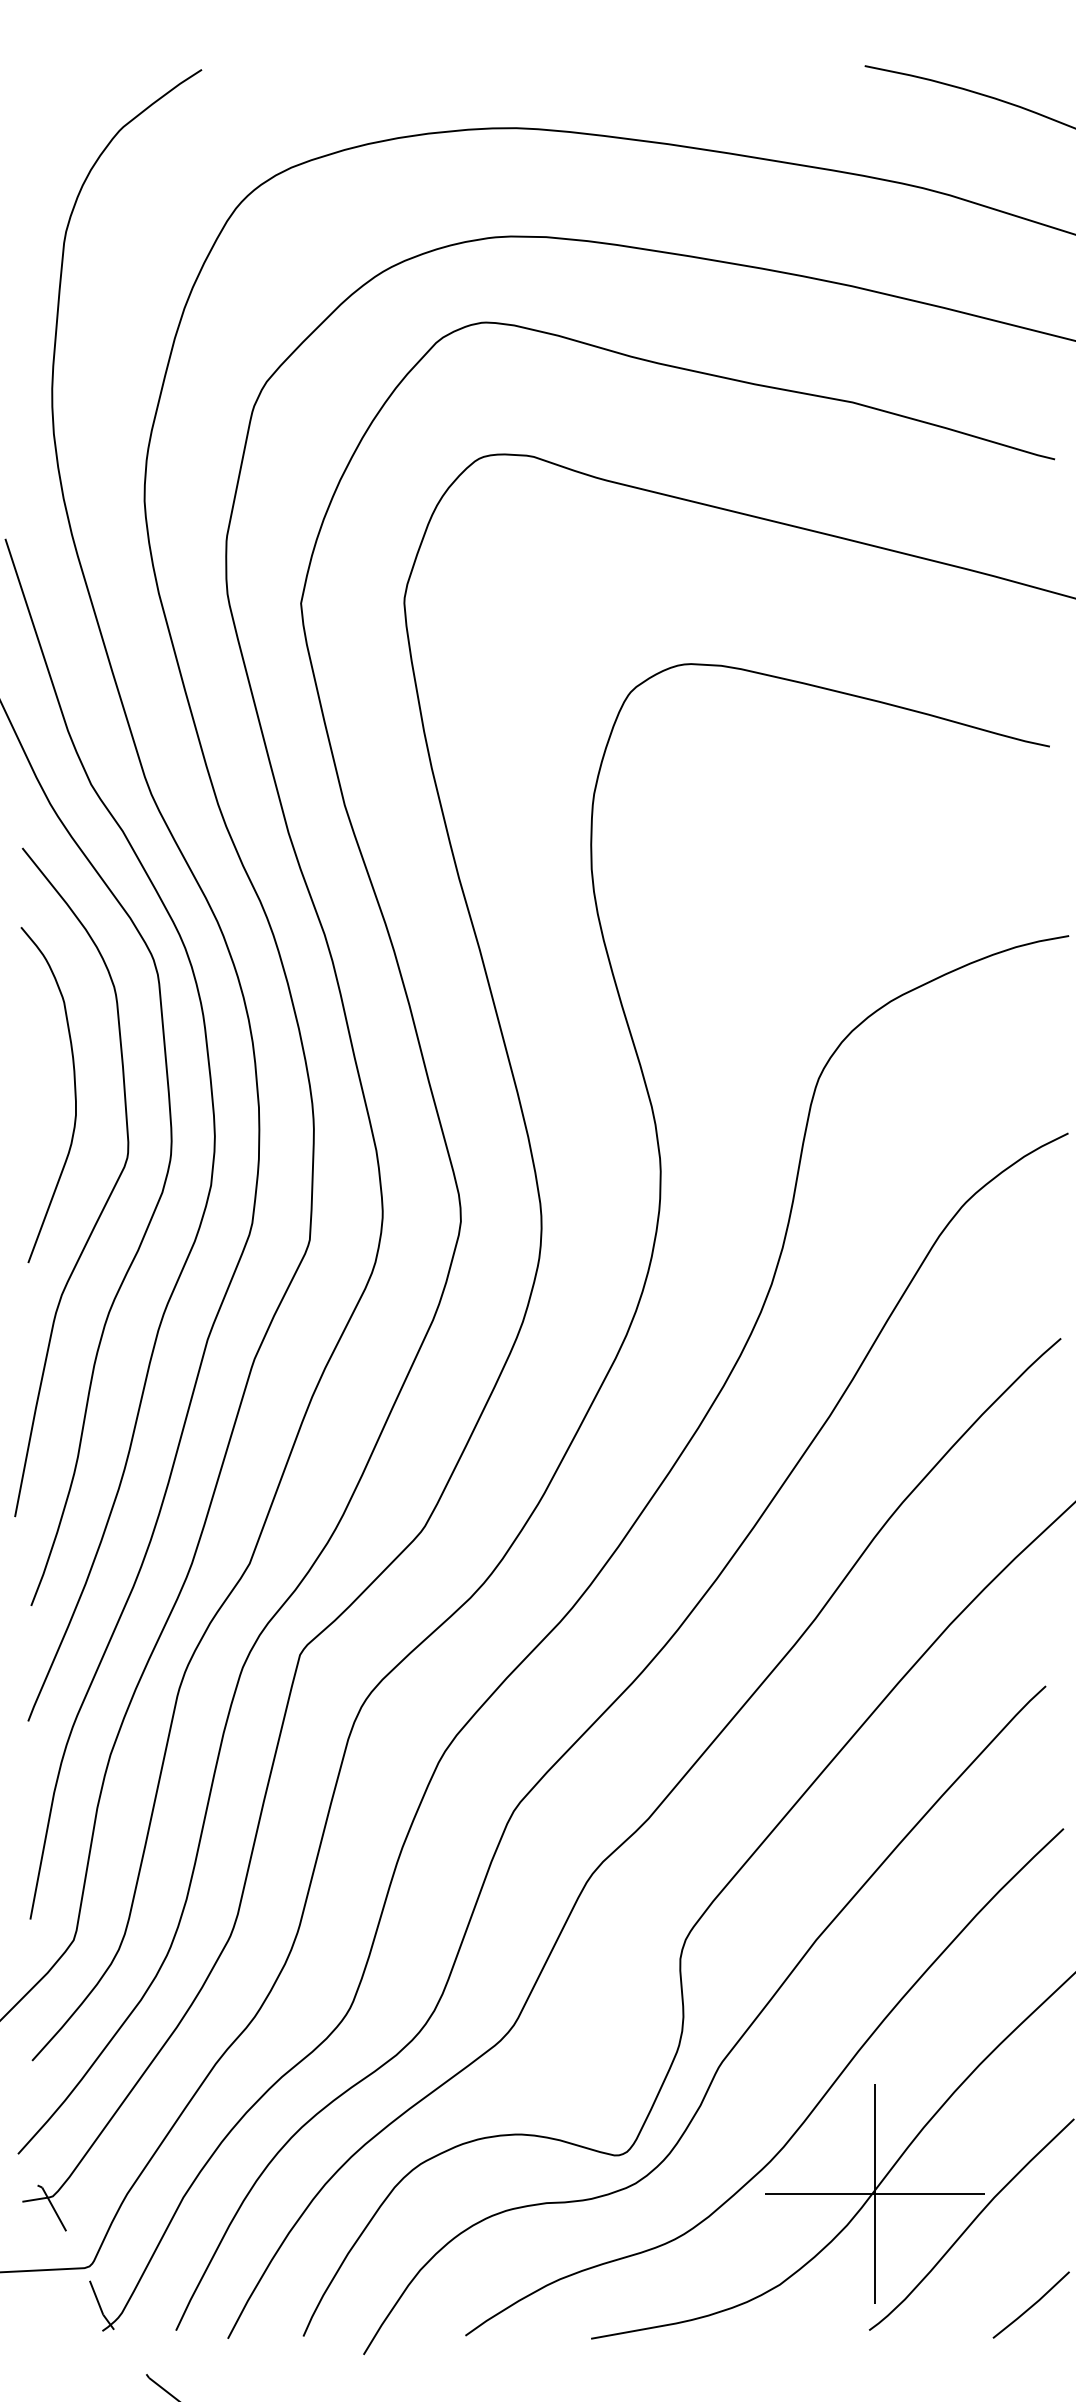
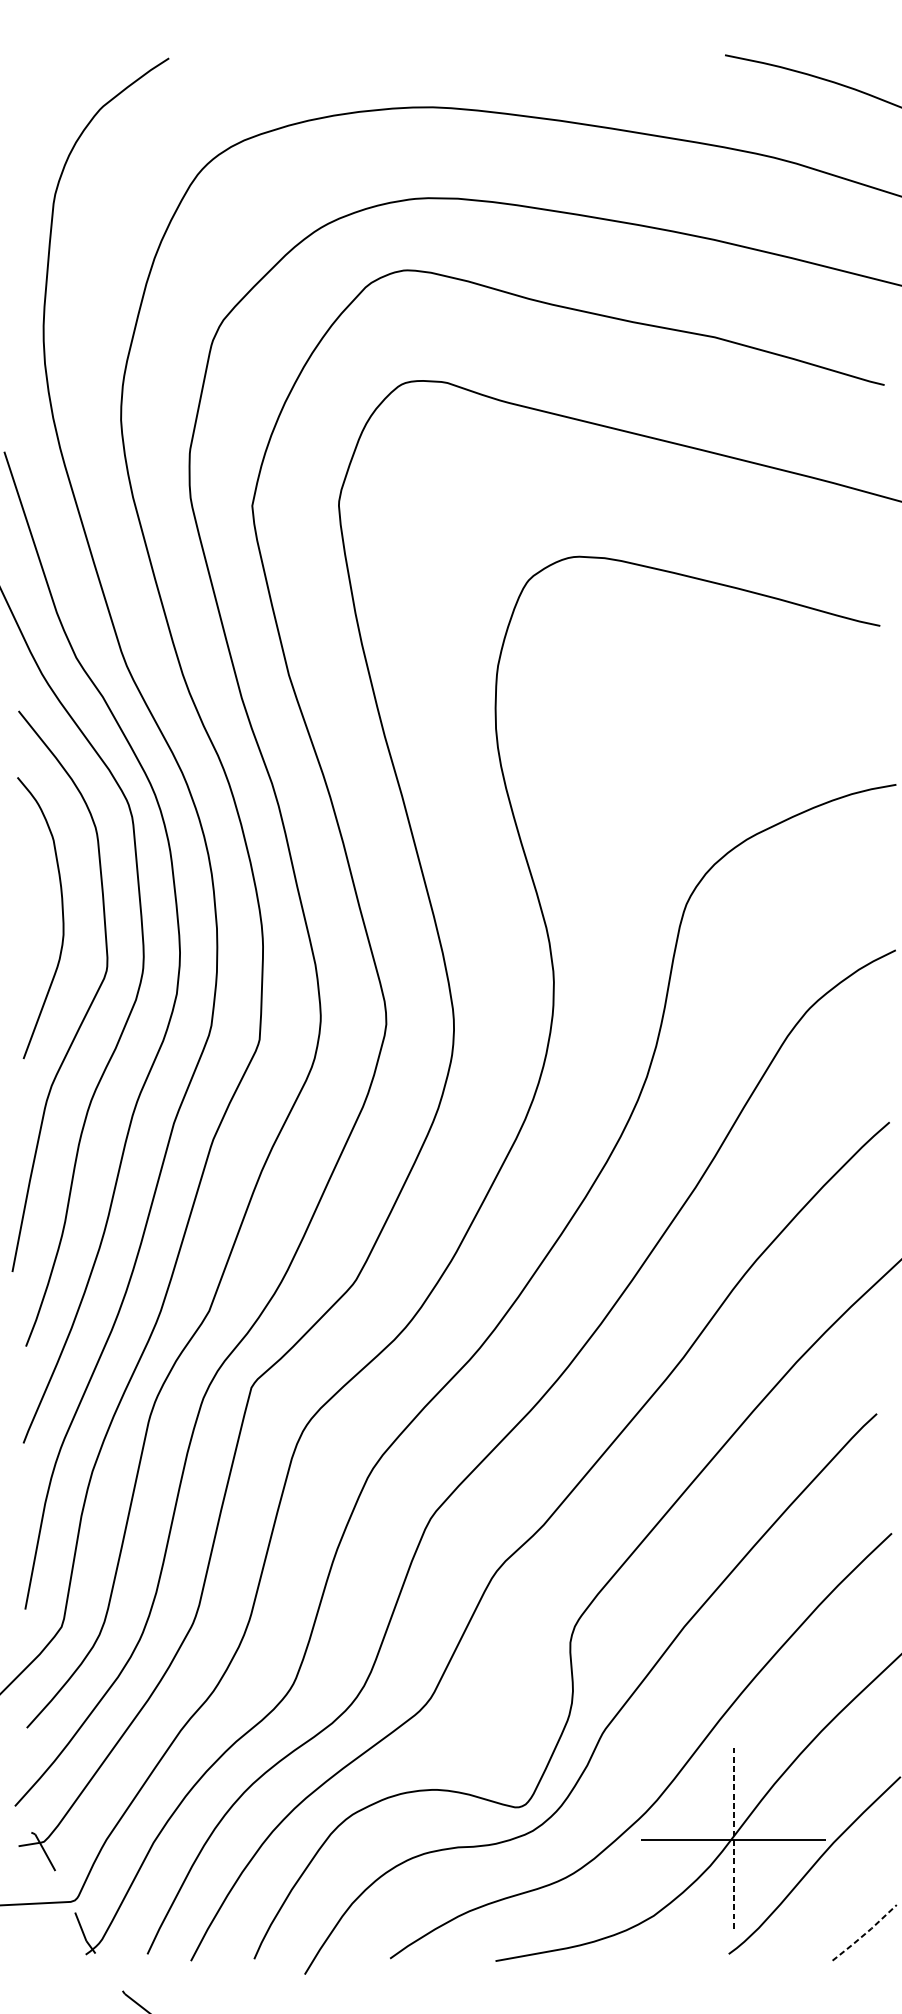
line: (874, 2194) -> (733, 1840), solid -> dashed
line: (1032, 2305) -> (865, 1933), solid -> dashed

